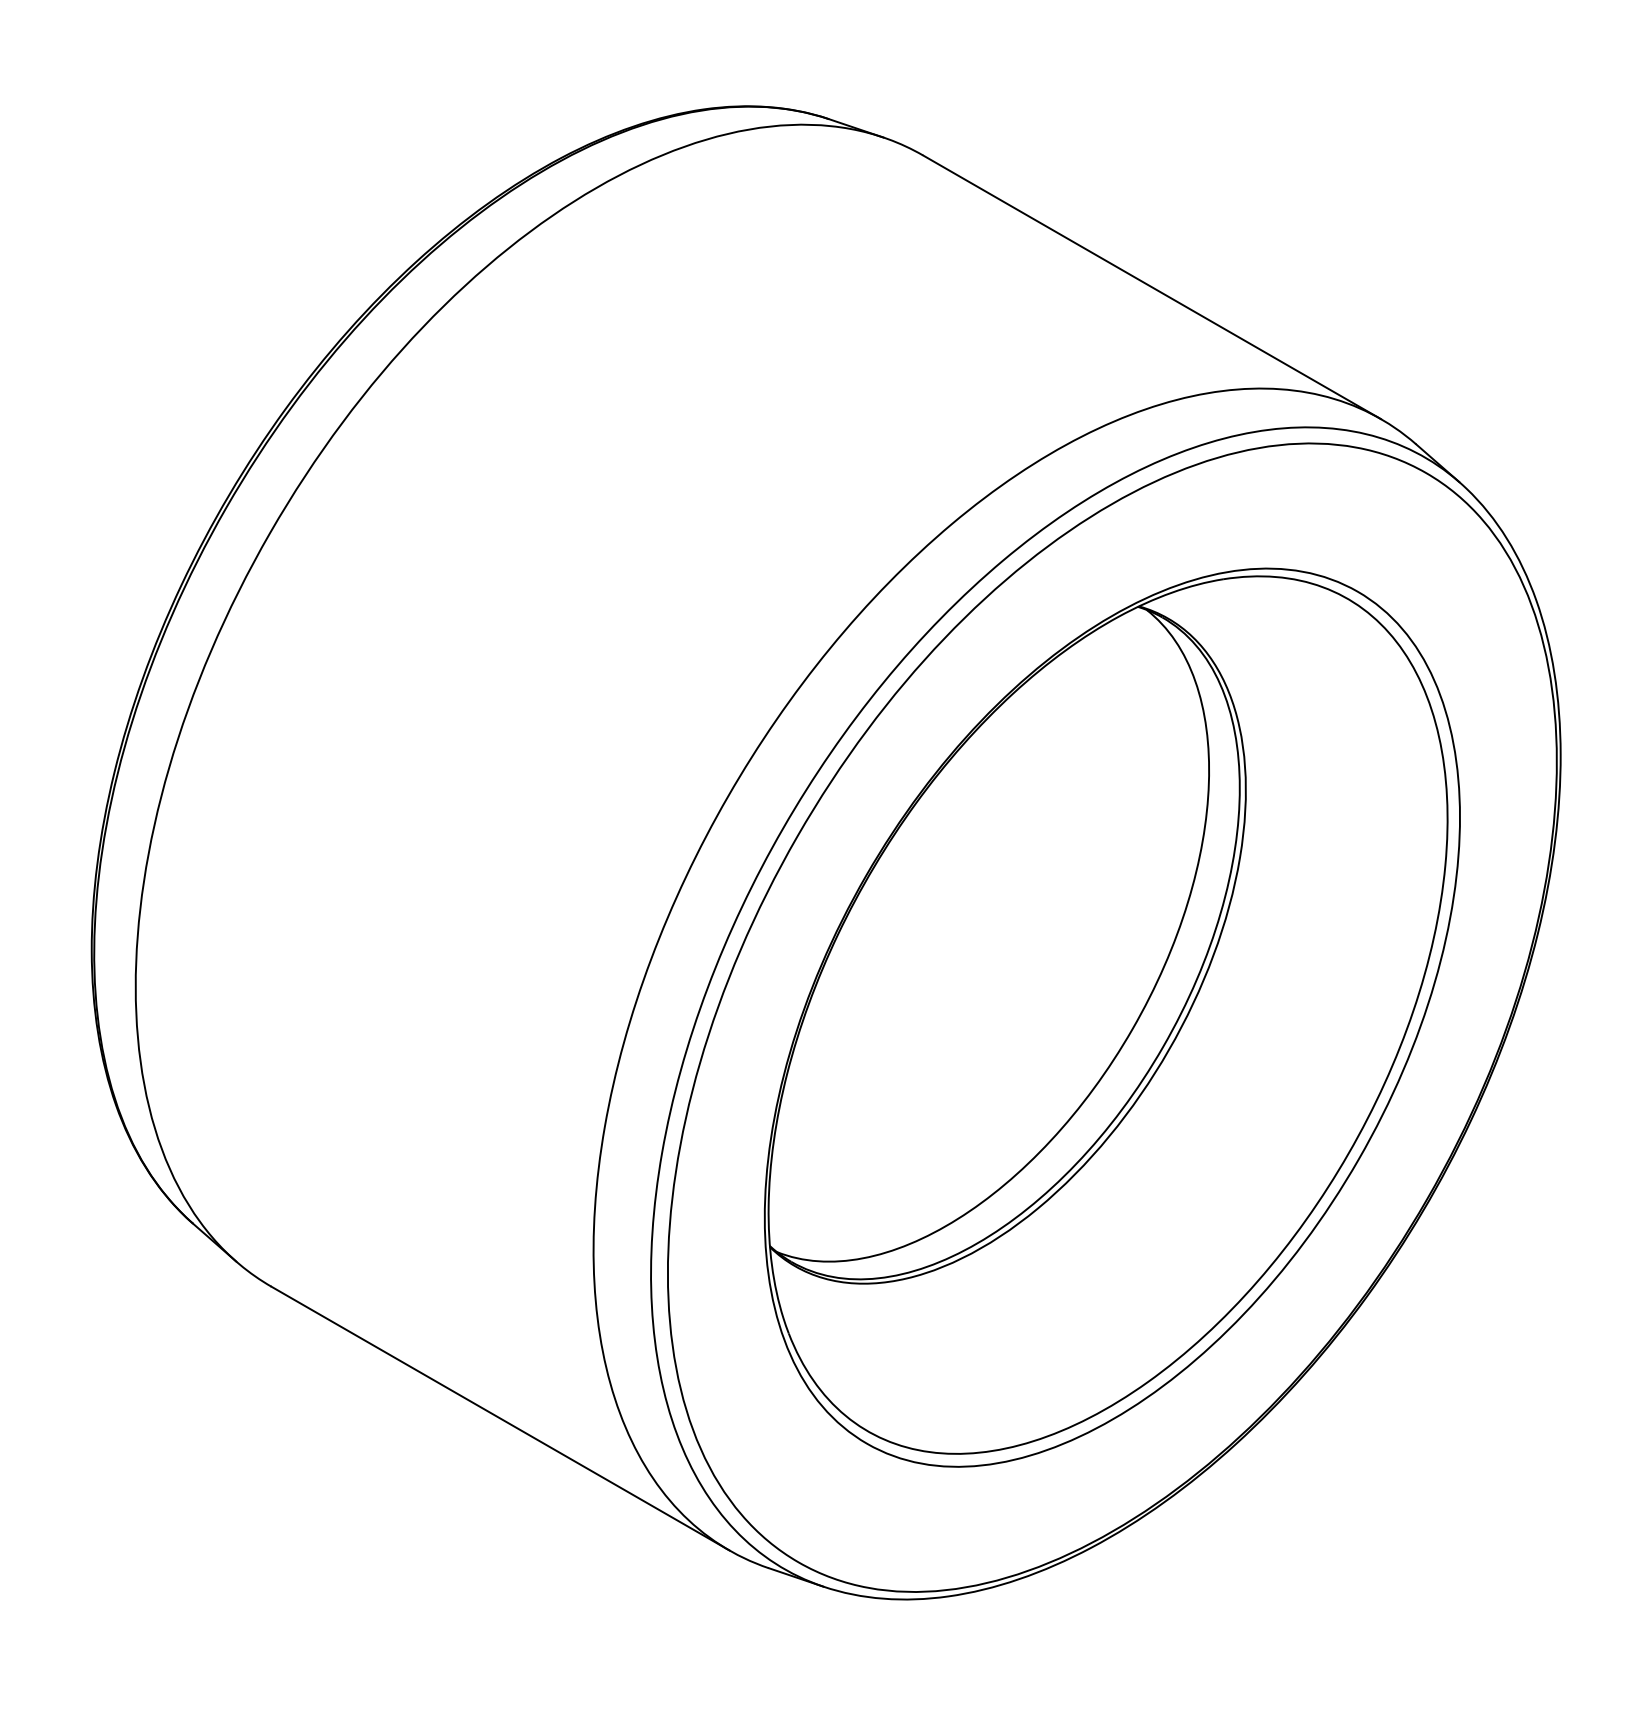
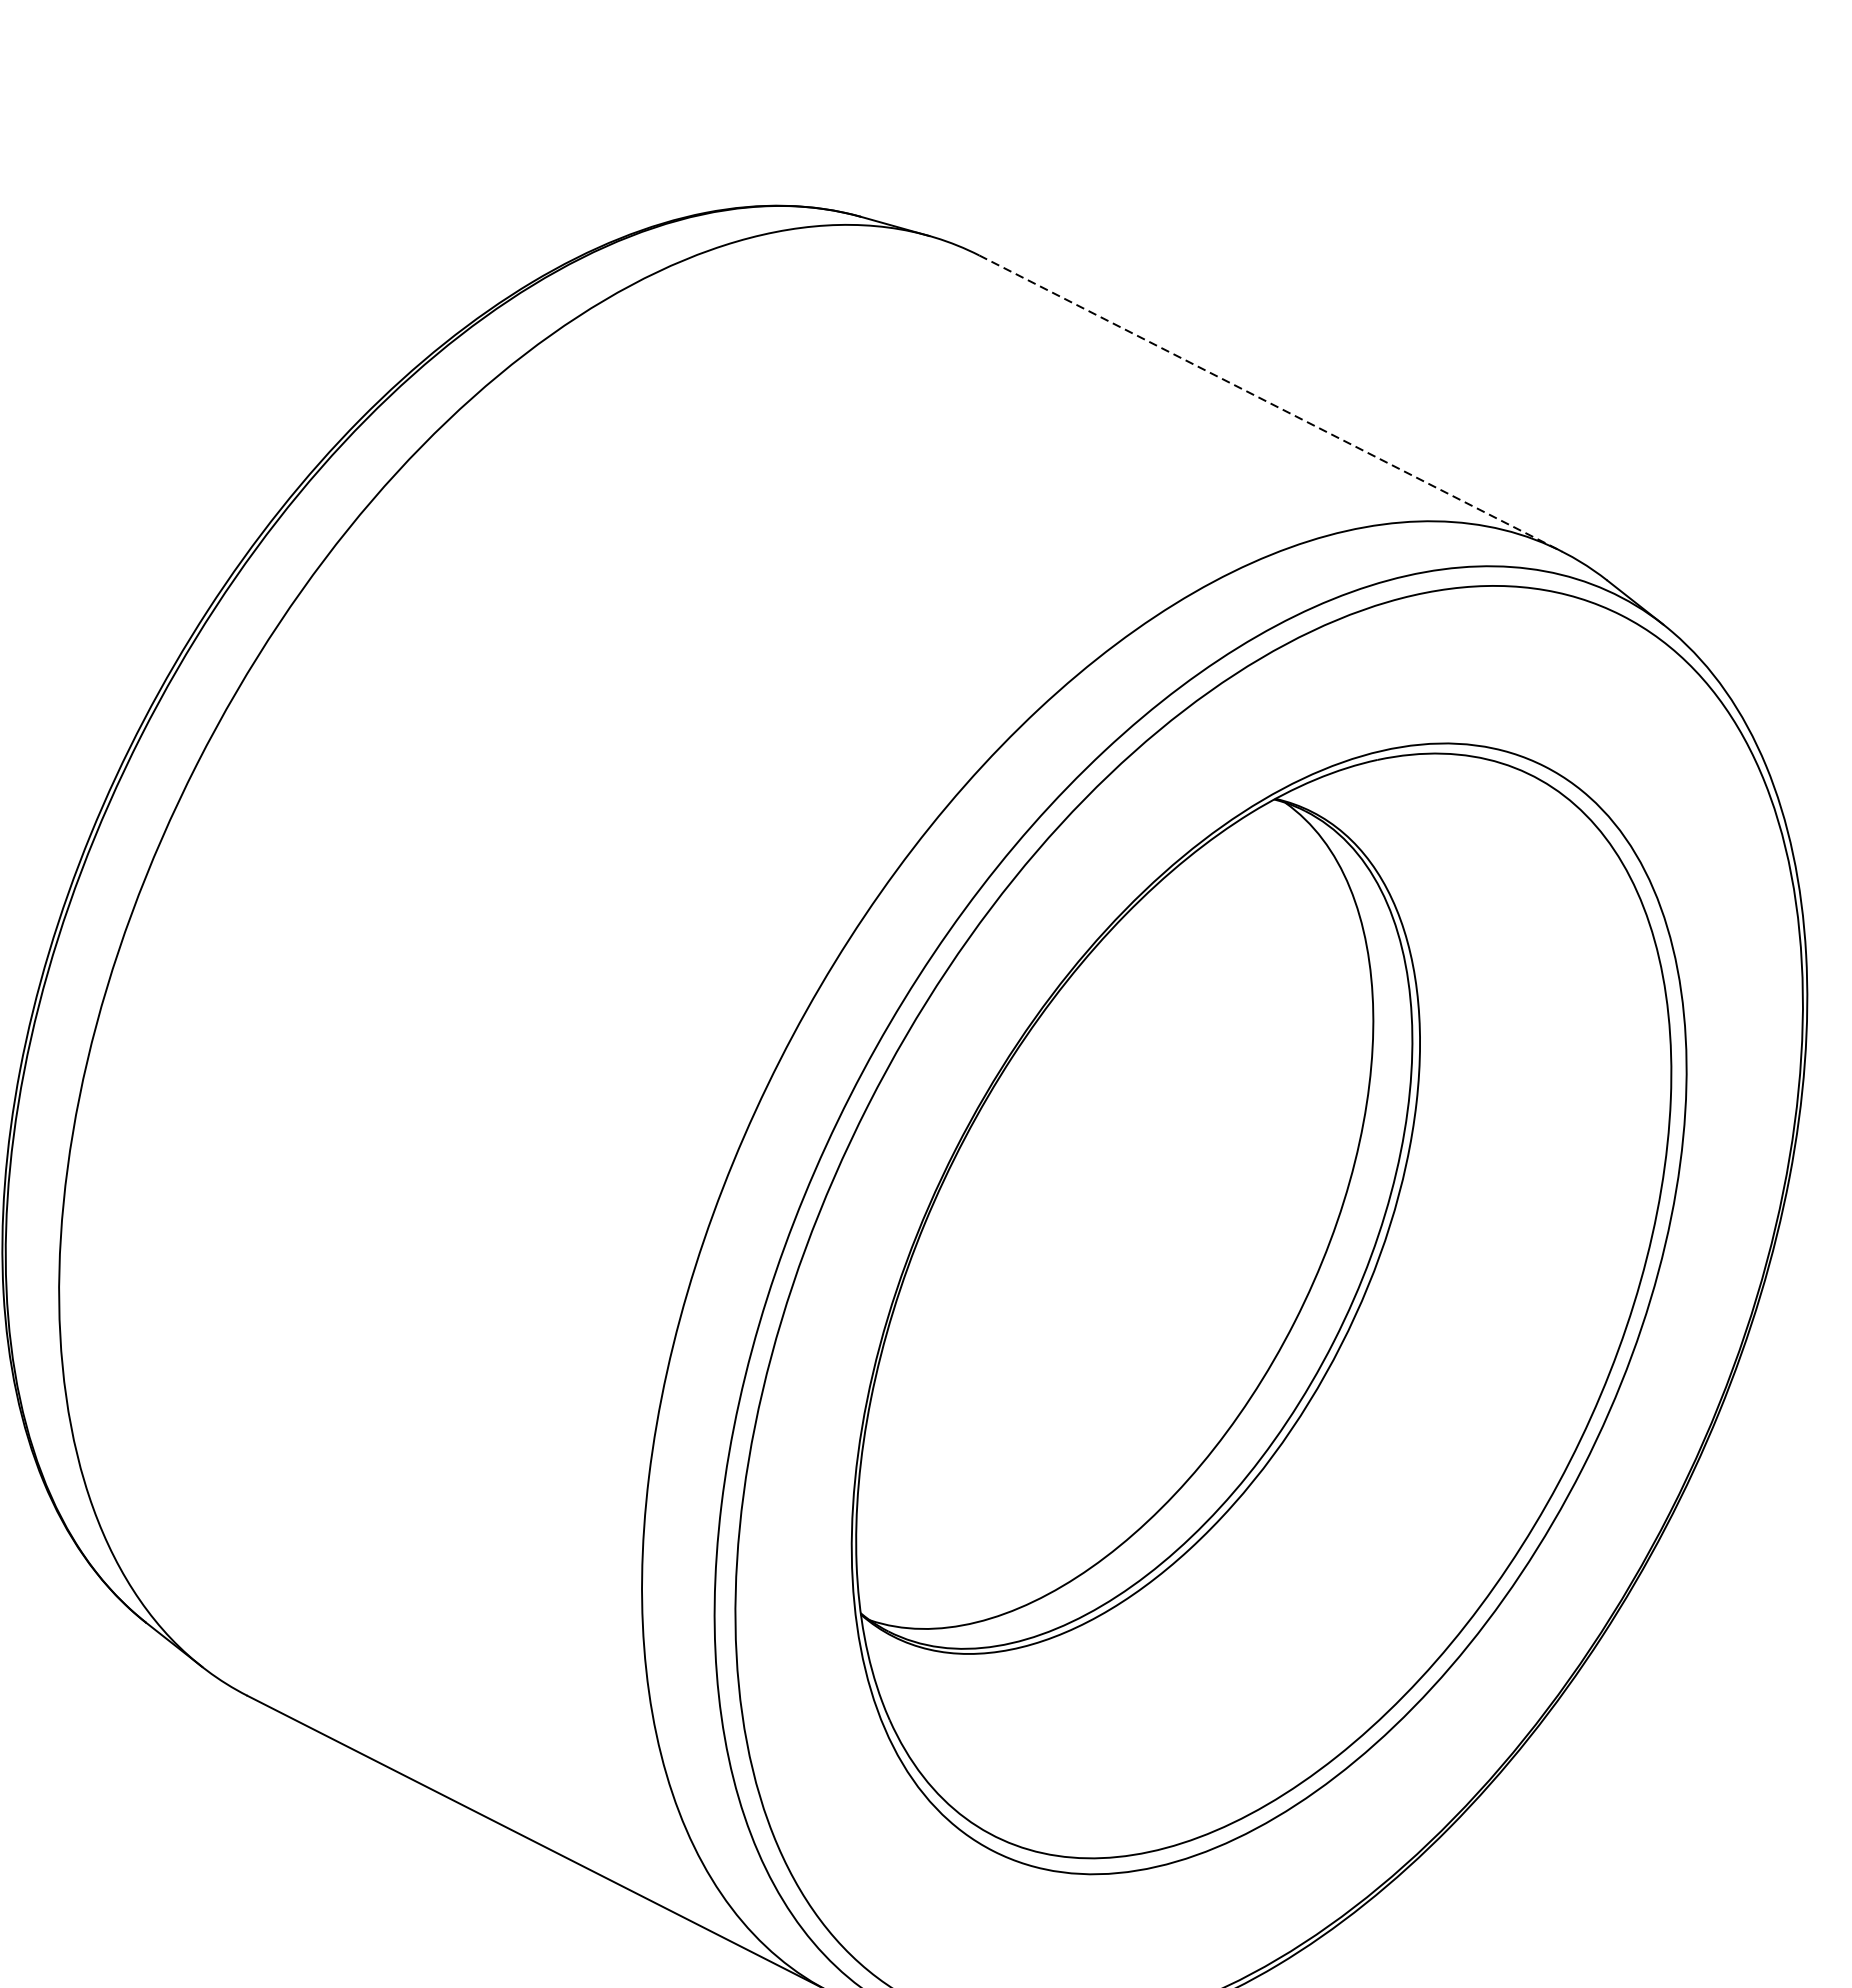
line: (1152, 287) -> (1271, 403), solid -> dashed

